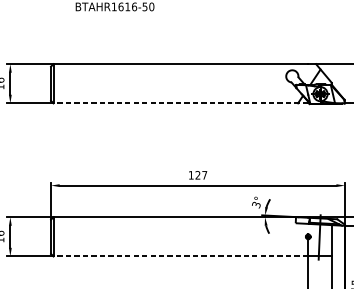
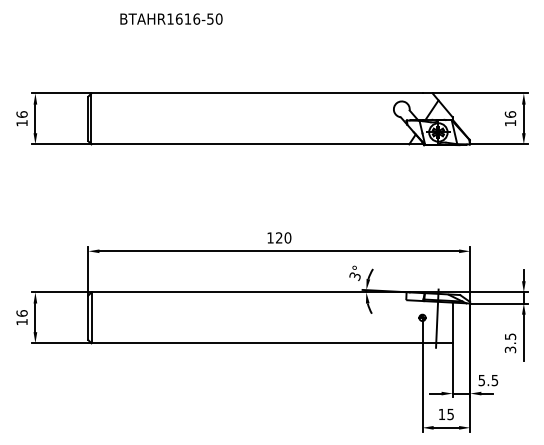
line: (180, 103) -> (256, 144), dashed -> solid
text: (204, 174) -> (287, 237), 127 -> 120
line: (180, 256) -> (256, 343), dashed -> solid

